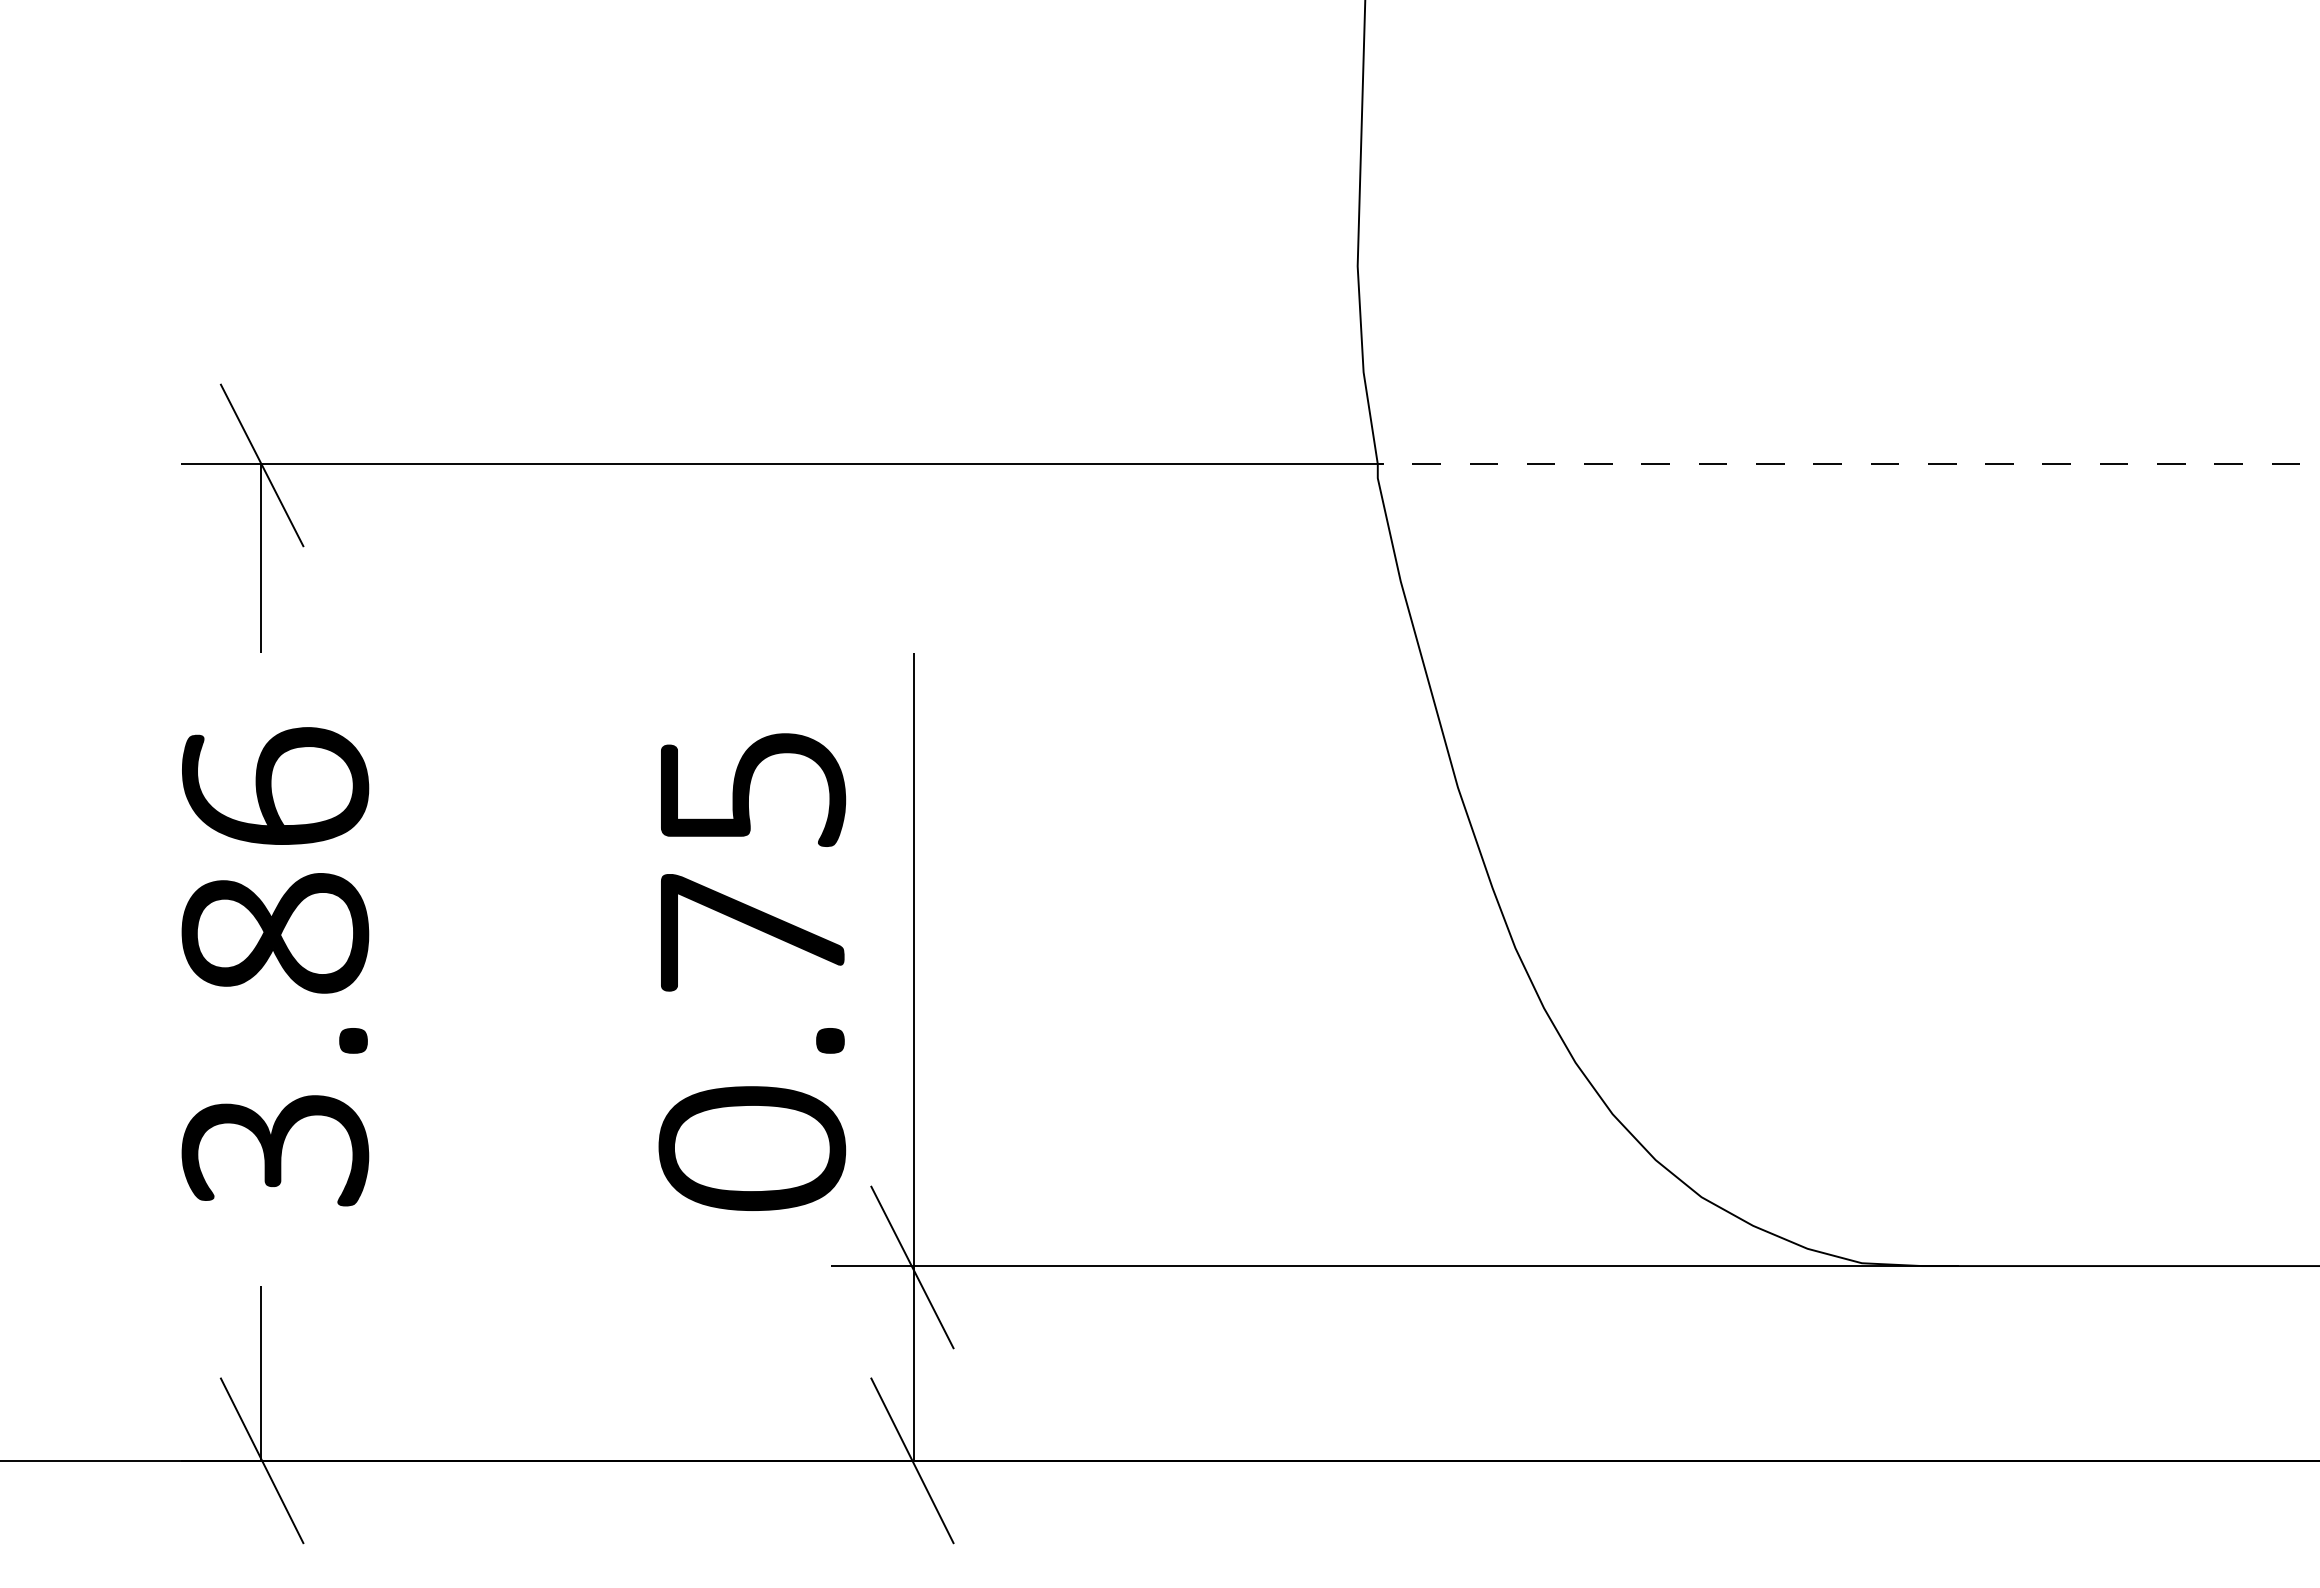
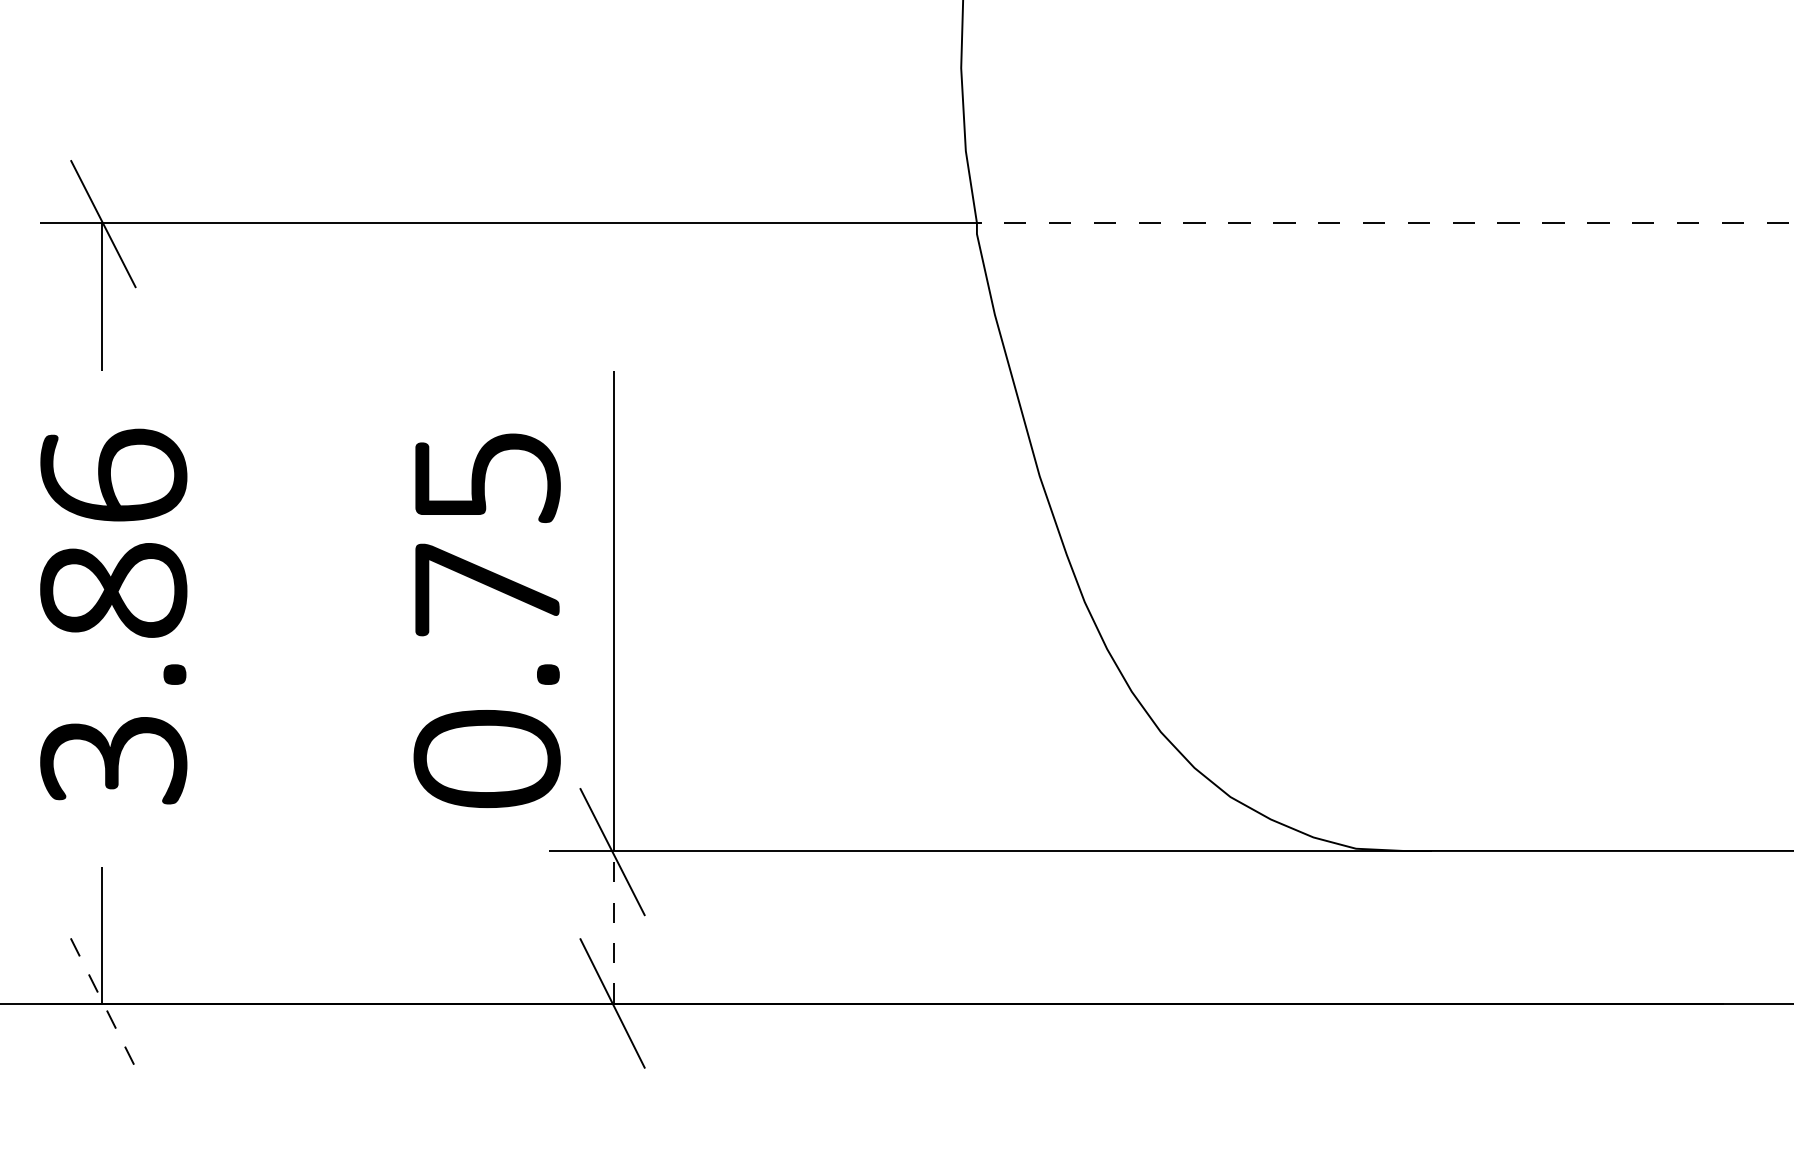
line: (913, 1363) -> (613, 927), solid -> dashed
line: (262, 1460) -> (103, 1003), solid -> dashed

